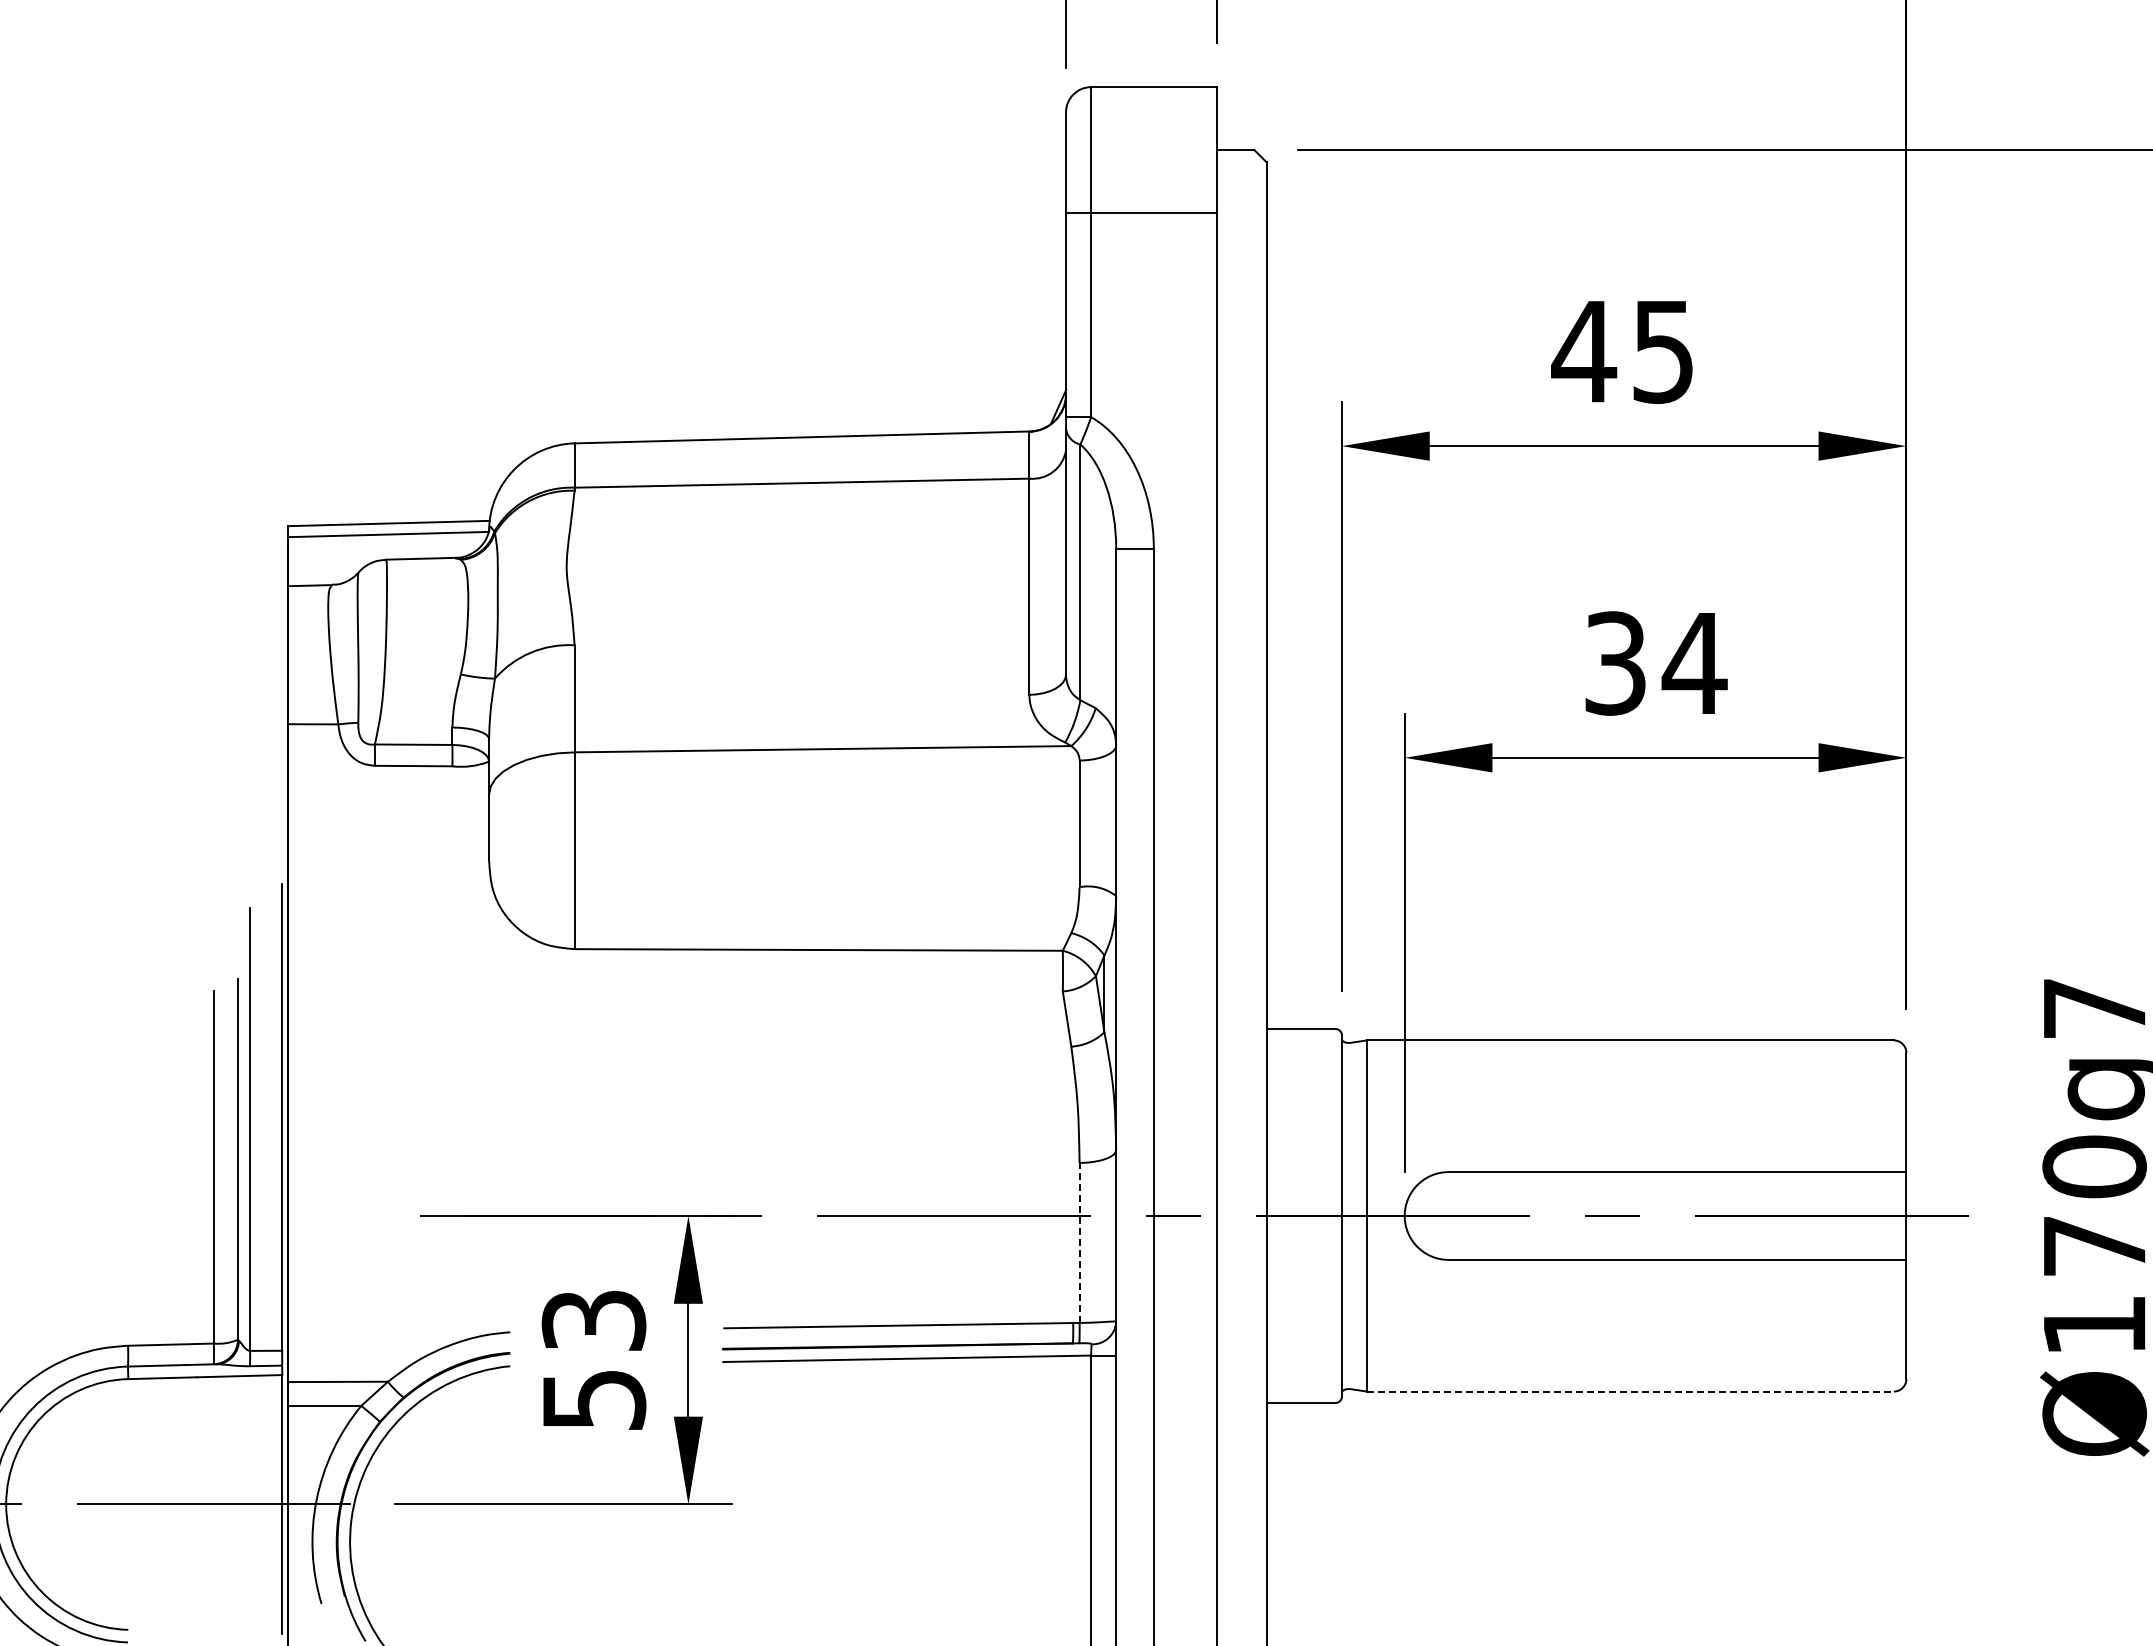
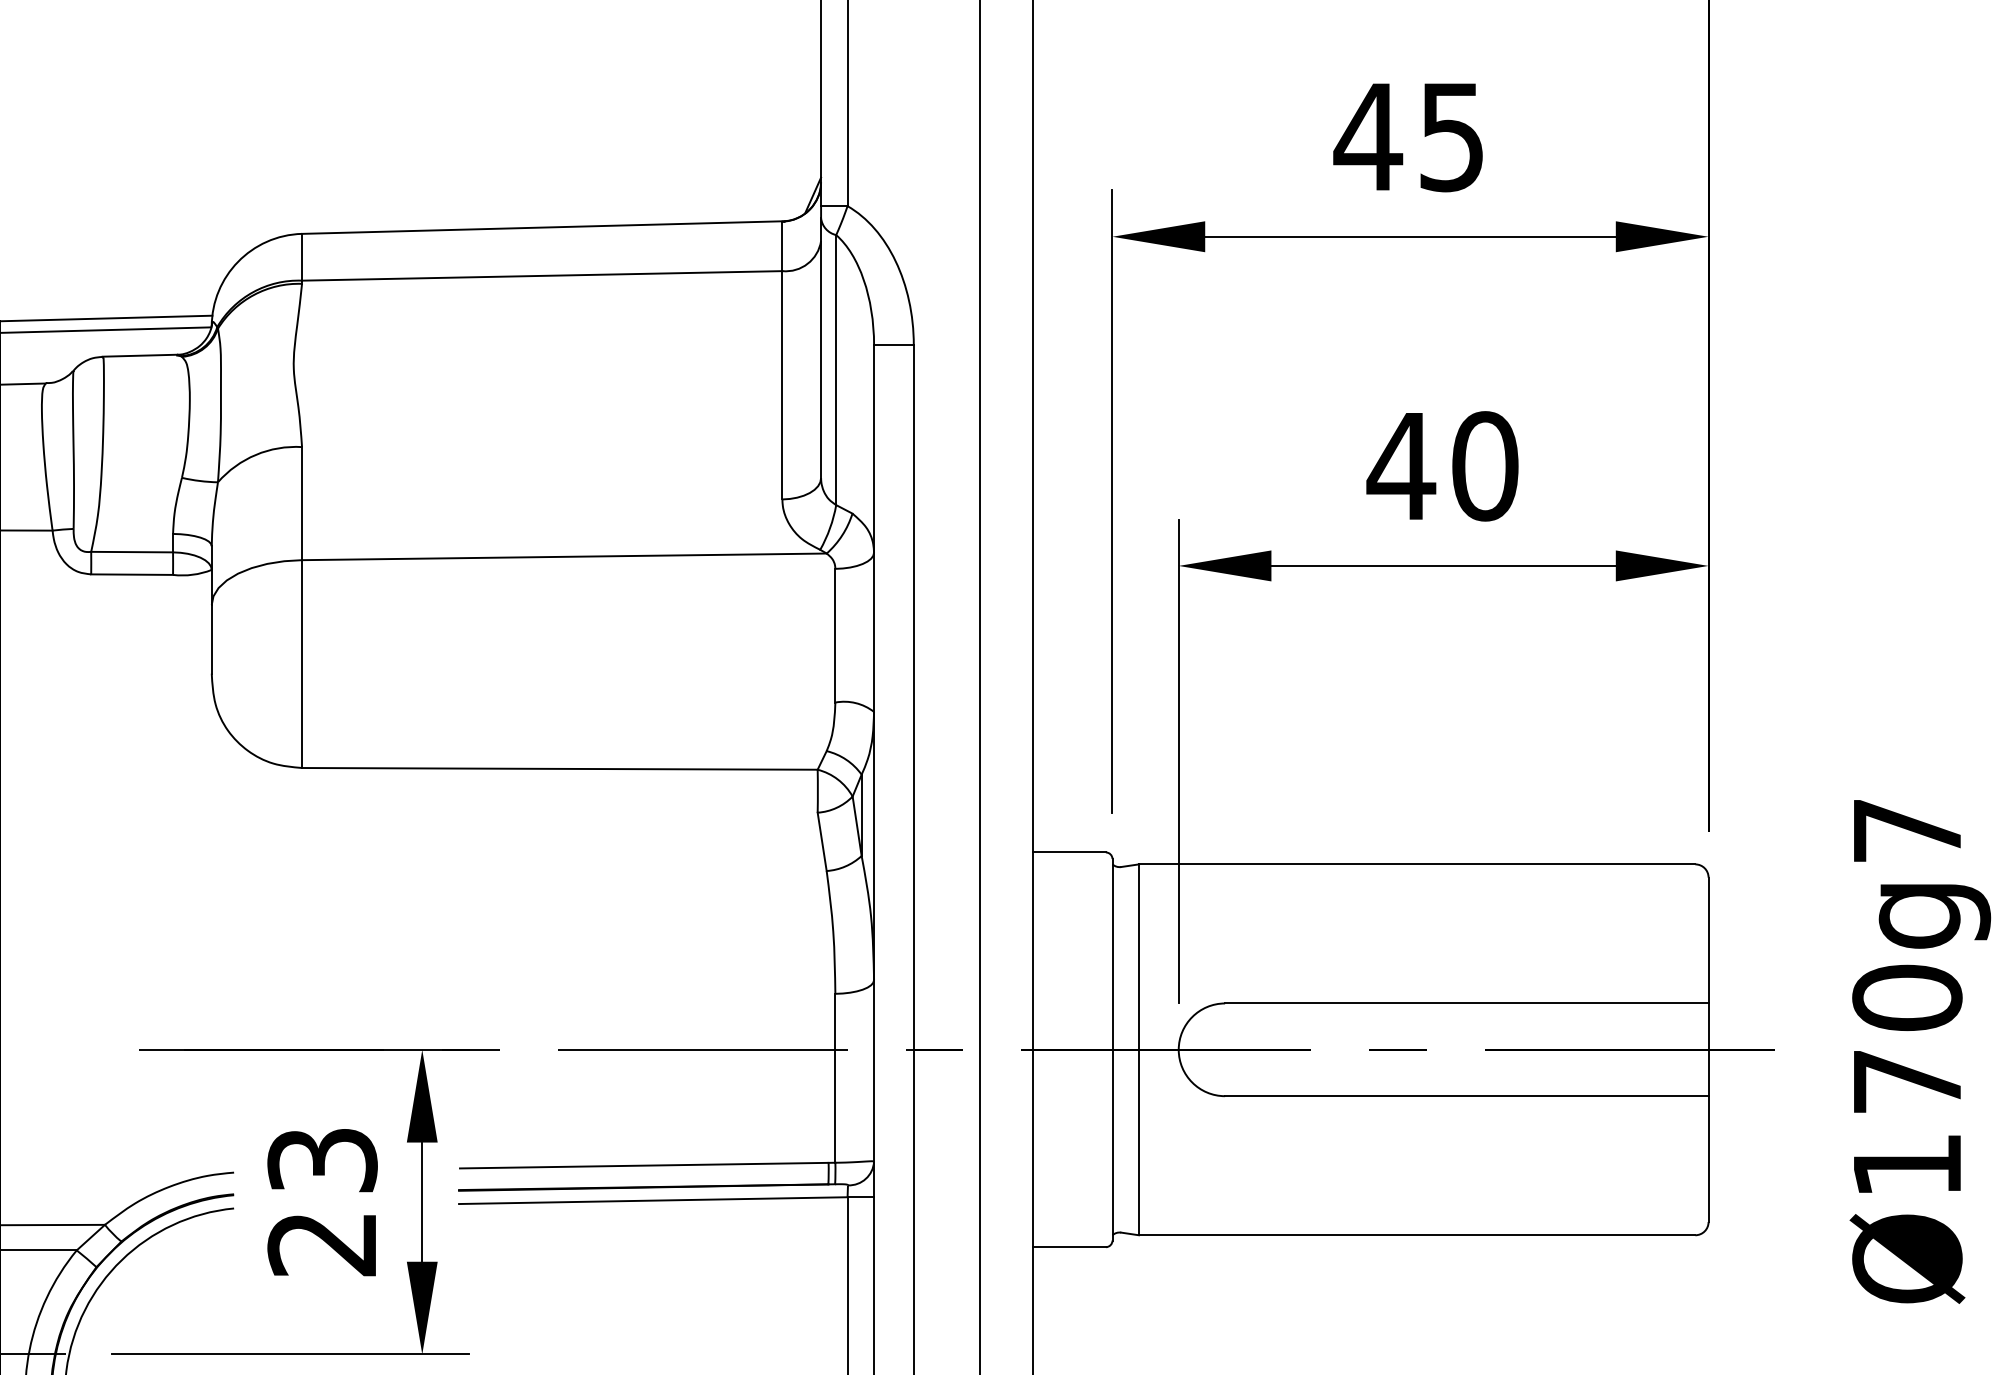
text: (1654, 663) -> (1442, 466), 34 -> 40
line: (1079, 1242) -> (835, 1077), dashed -> solid
line: (1630, 1391) -> (1417, 1235), dashed -> solid
text: (593, 1400) -> (322, 1244), 53 -> 23

